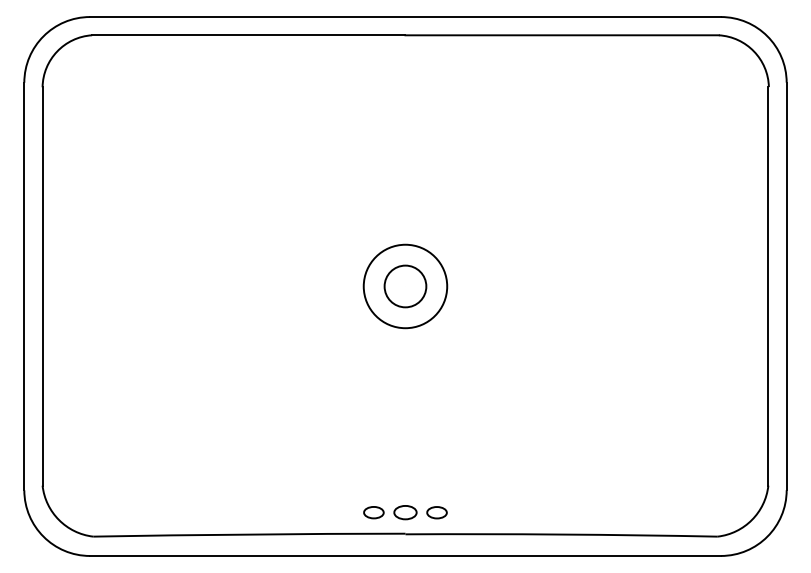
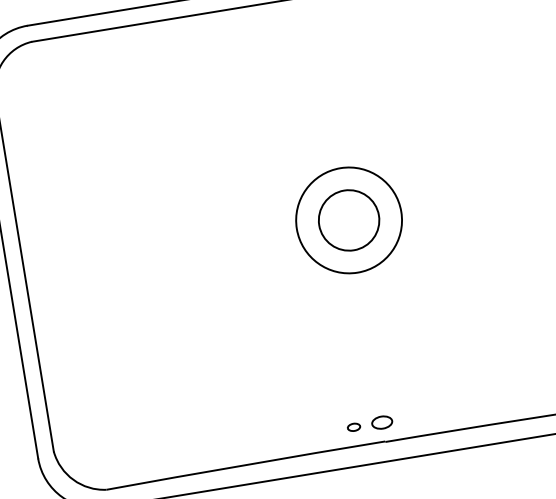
circle: (405, 286) -> (349, 220), size x1.4
circle: (405, 286) -> (349, 220), size x1.6
part: (373, 512) -> (353, 427), size x0.7
part: (436, 512) -> (409, 417), removed

